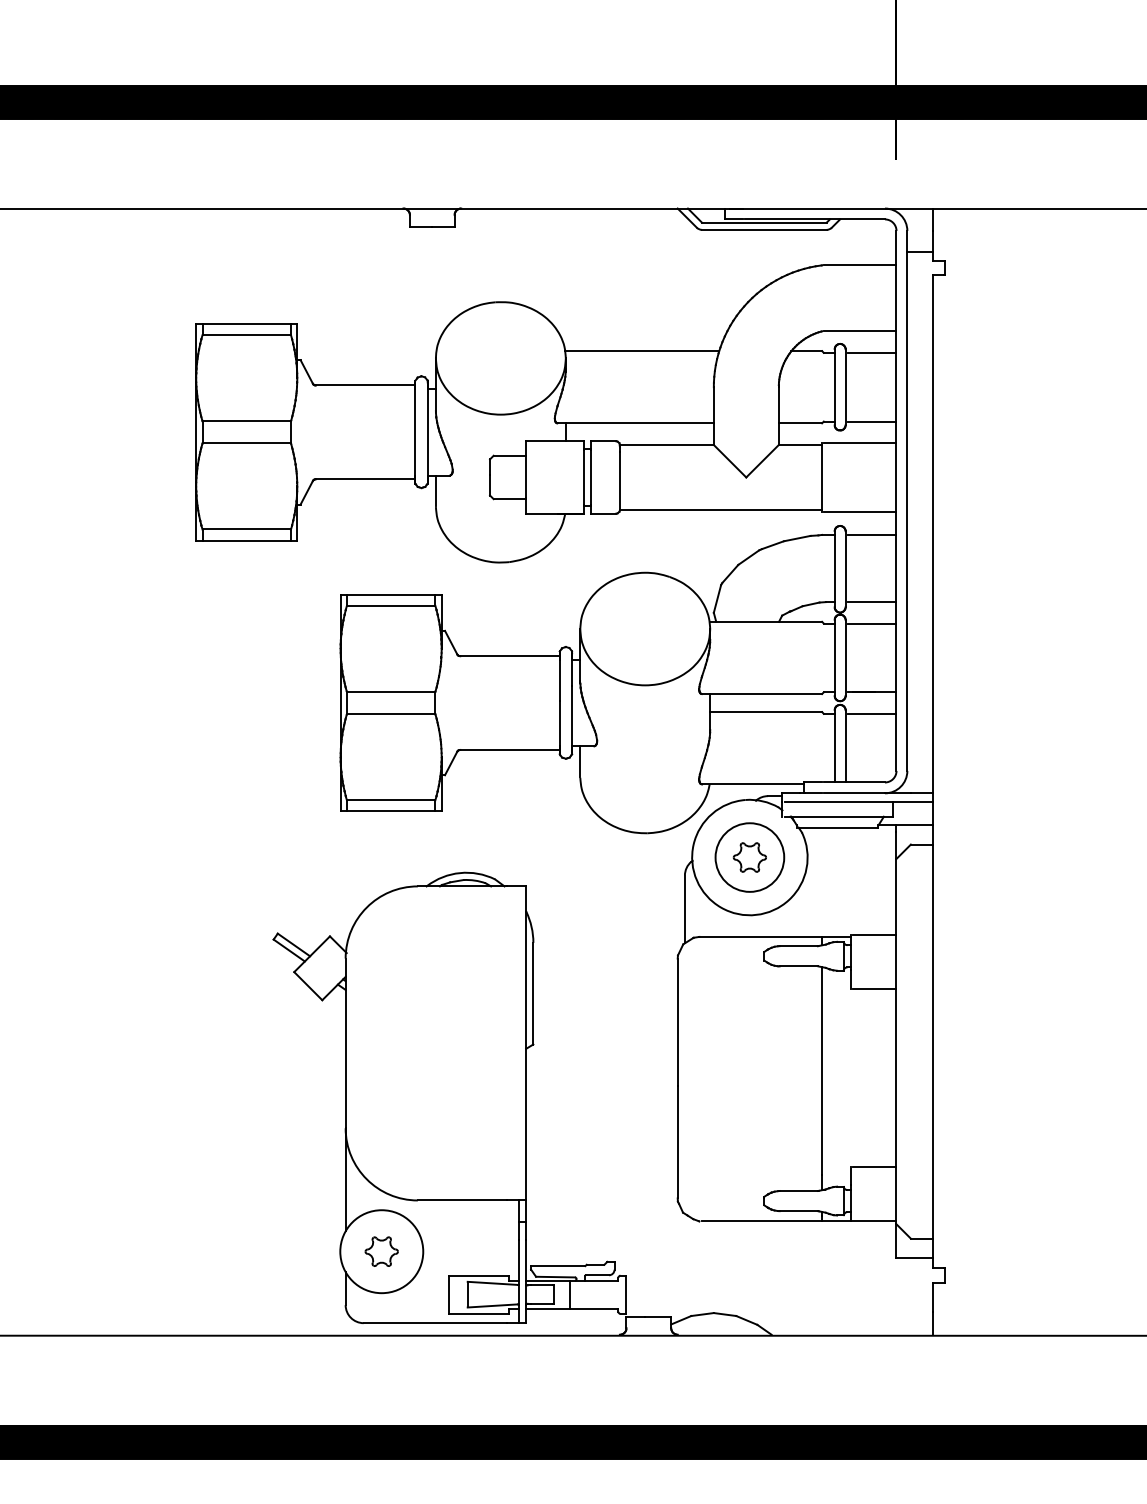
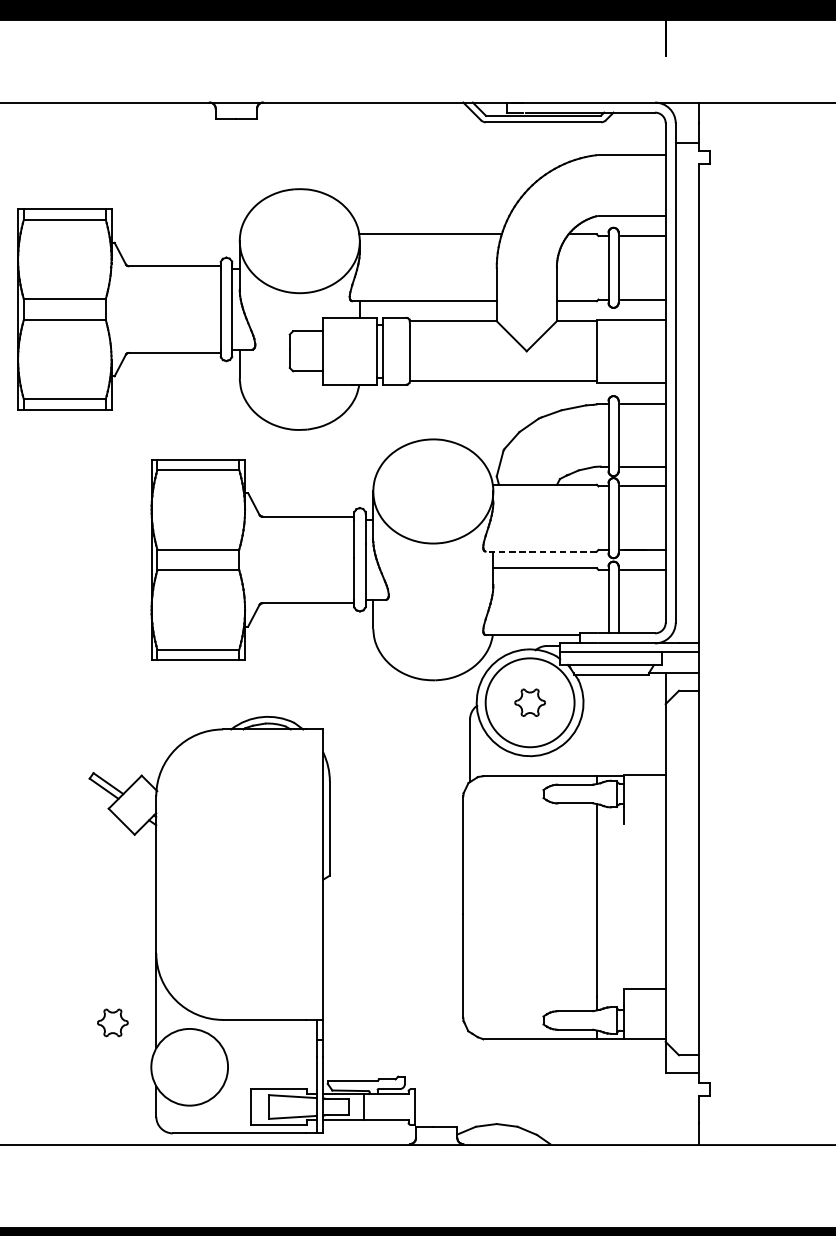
line: (762, 694) -> (541, 551), solid -> dashed
circle: (749, 857) -> (529, 702), size x1.4
line: (874, 988) -> (645, 823), removed
part: (381, 1251) -> (112, 1022), moved

